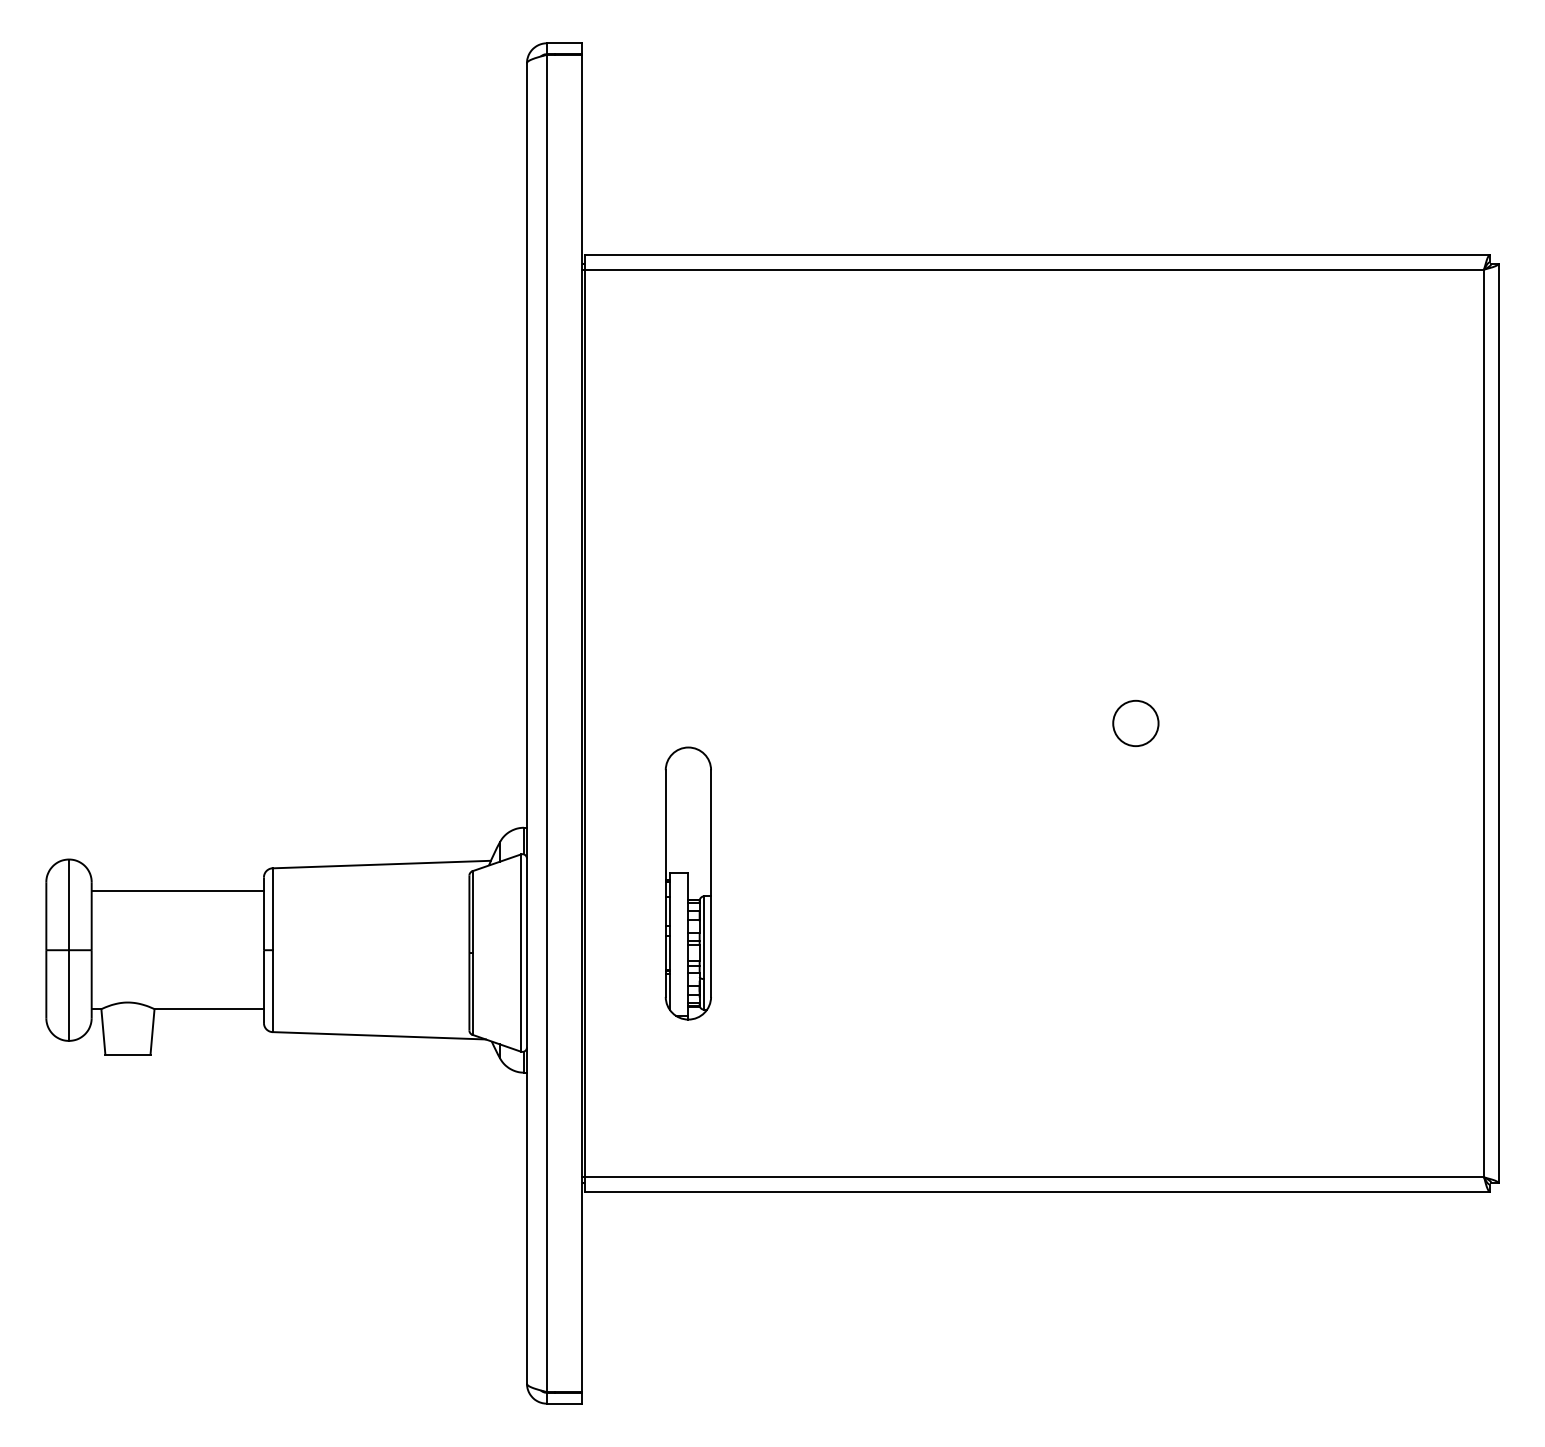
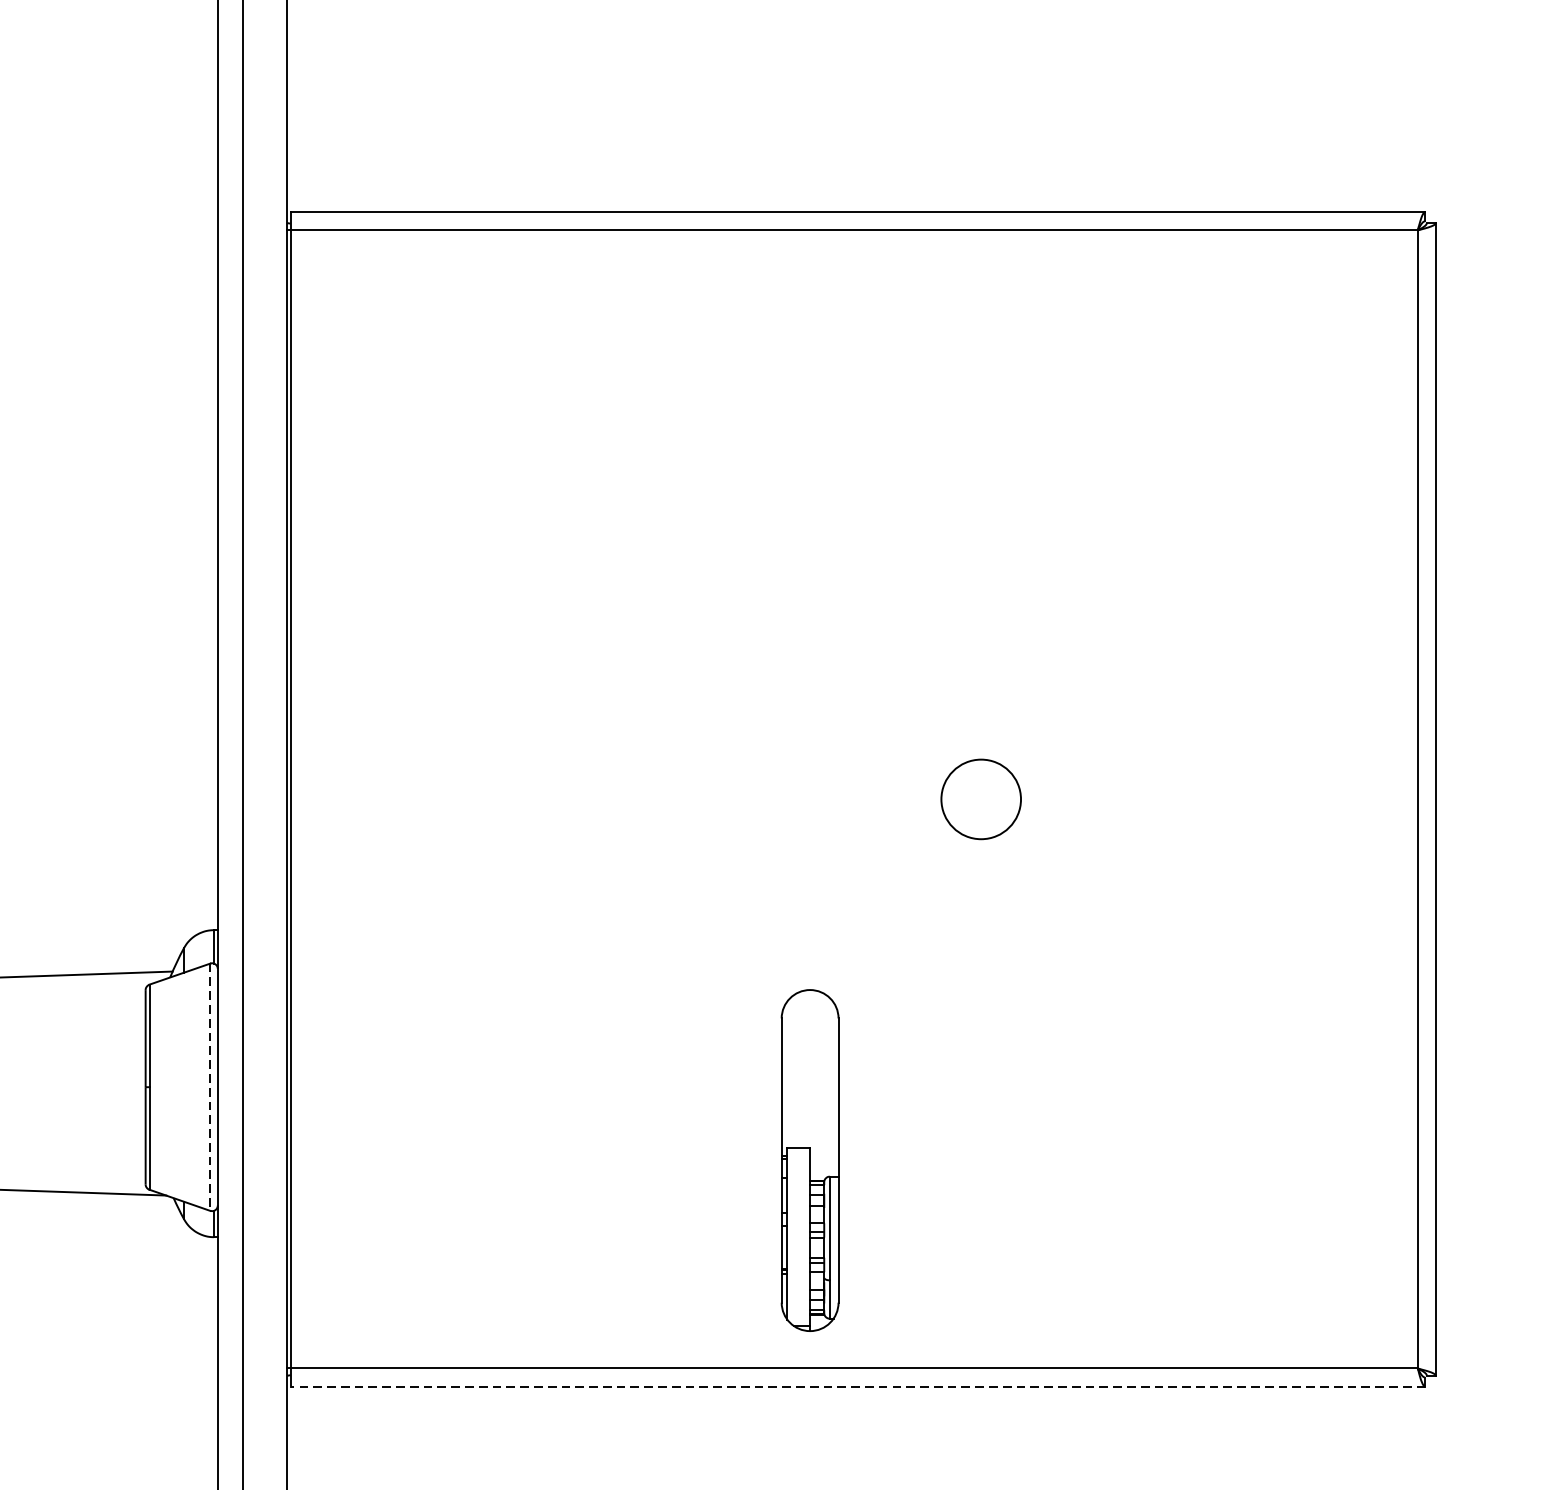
circle: (1135, 723) -> (980, 799), size x1.4
part: (687, 883) -> (808, 1160), moved
line: (521, 953) -> (210, 1087), solid -> dashed
line: (1037, 1191) -> (857, 1386), solid -> dashed

